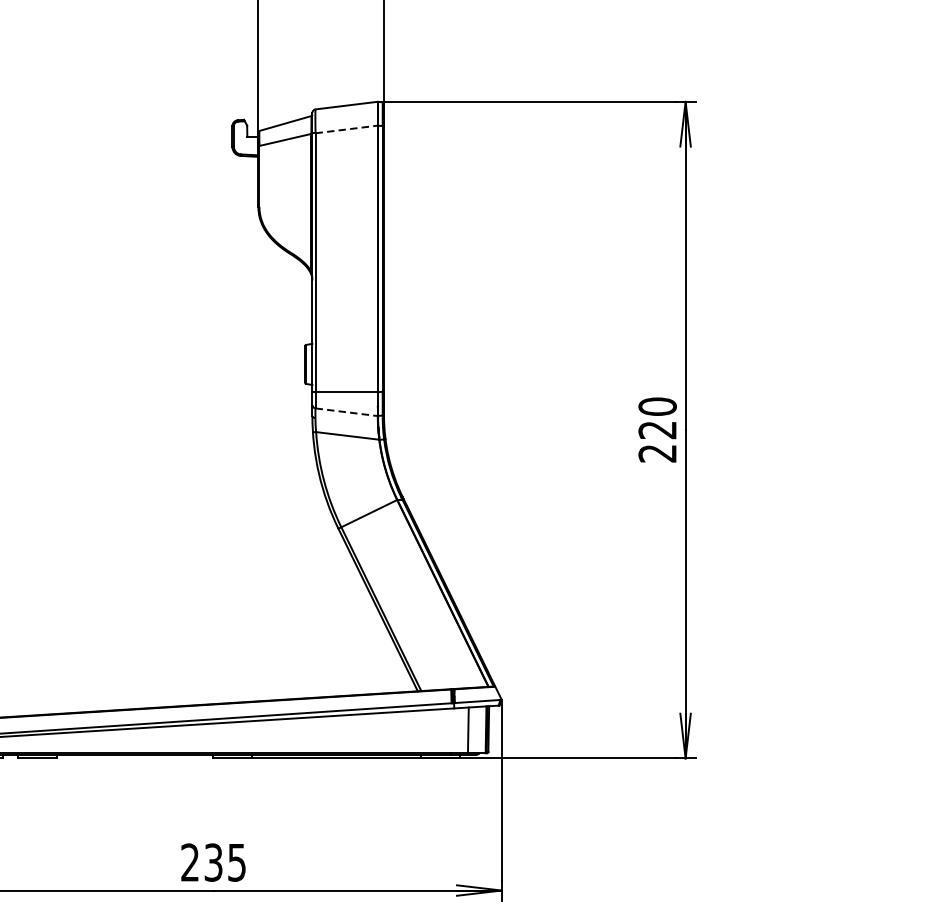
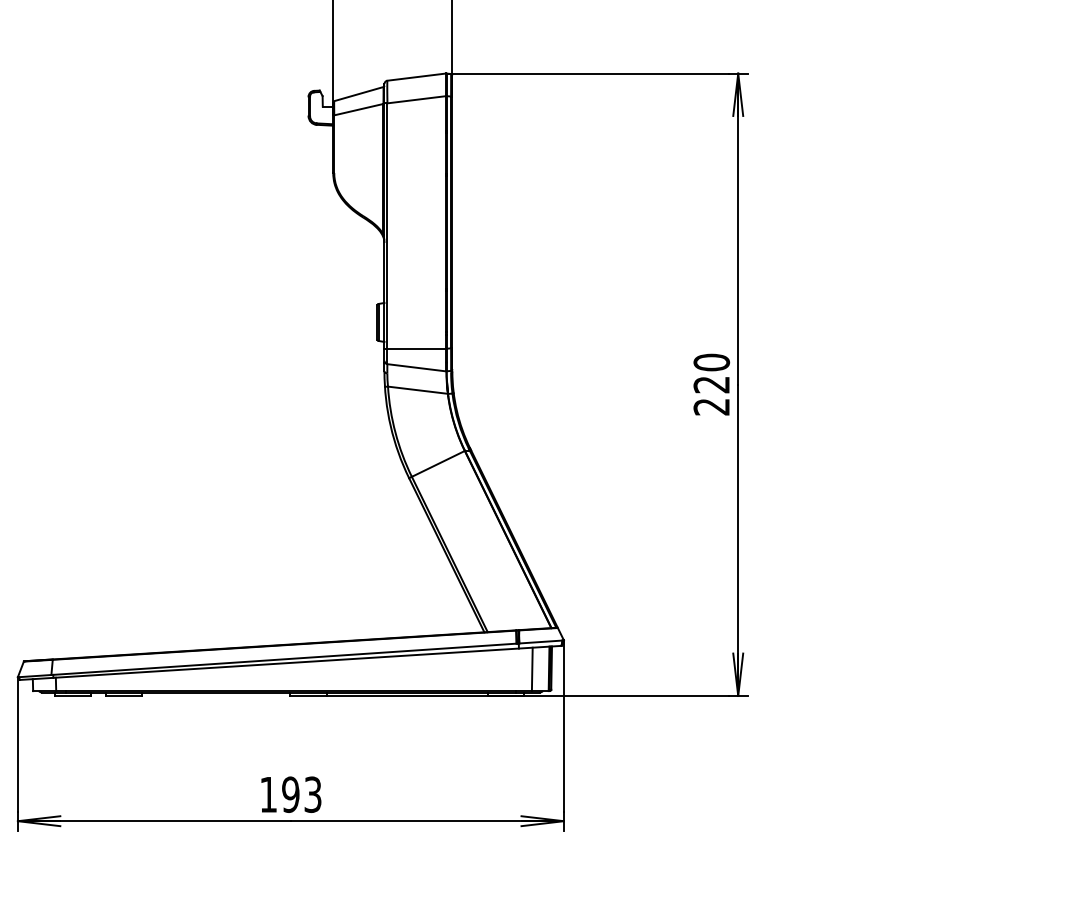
line: (346, 129) -> (416, 99), dashed -> solid
line: (346, 411) -> (416, 367), dashed -> solid
text: (213, 862) -> (290, 794), 235 -> 193

